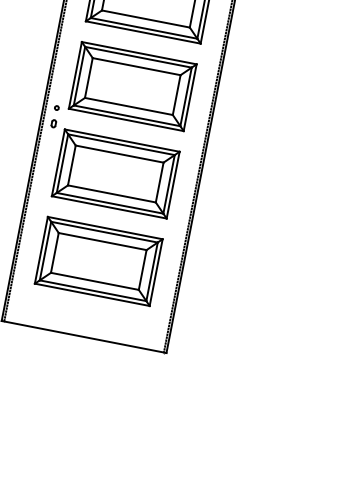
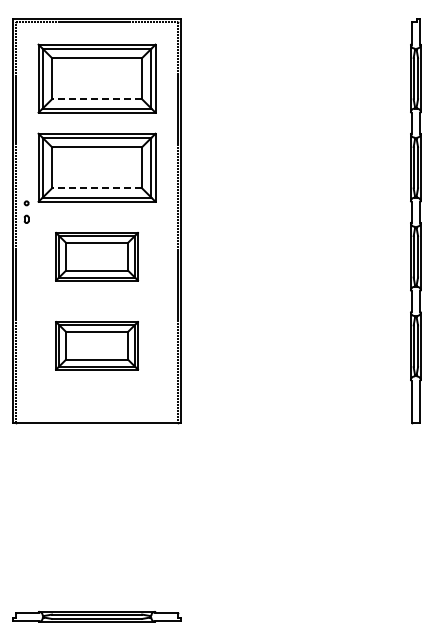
line: (146, 18) -> (97, 98), solid -> dashed
line: (129, 106) -> (97, 188), solid -> dashed
part: (115, 173) -> (96, 256), size x0.7
part: (98, 260) -> (96, 345), size x0.7

